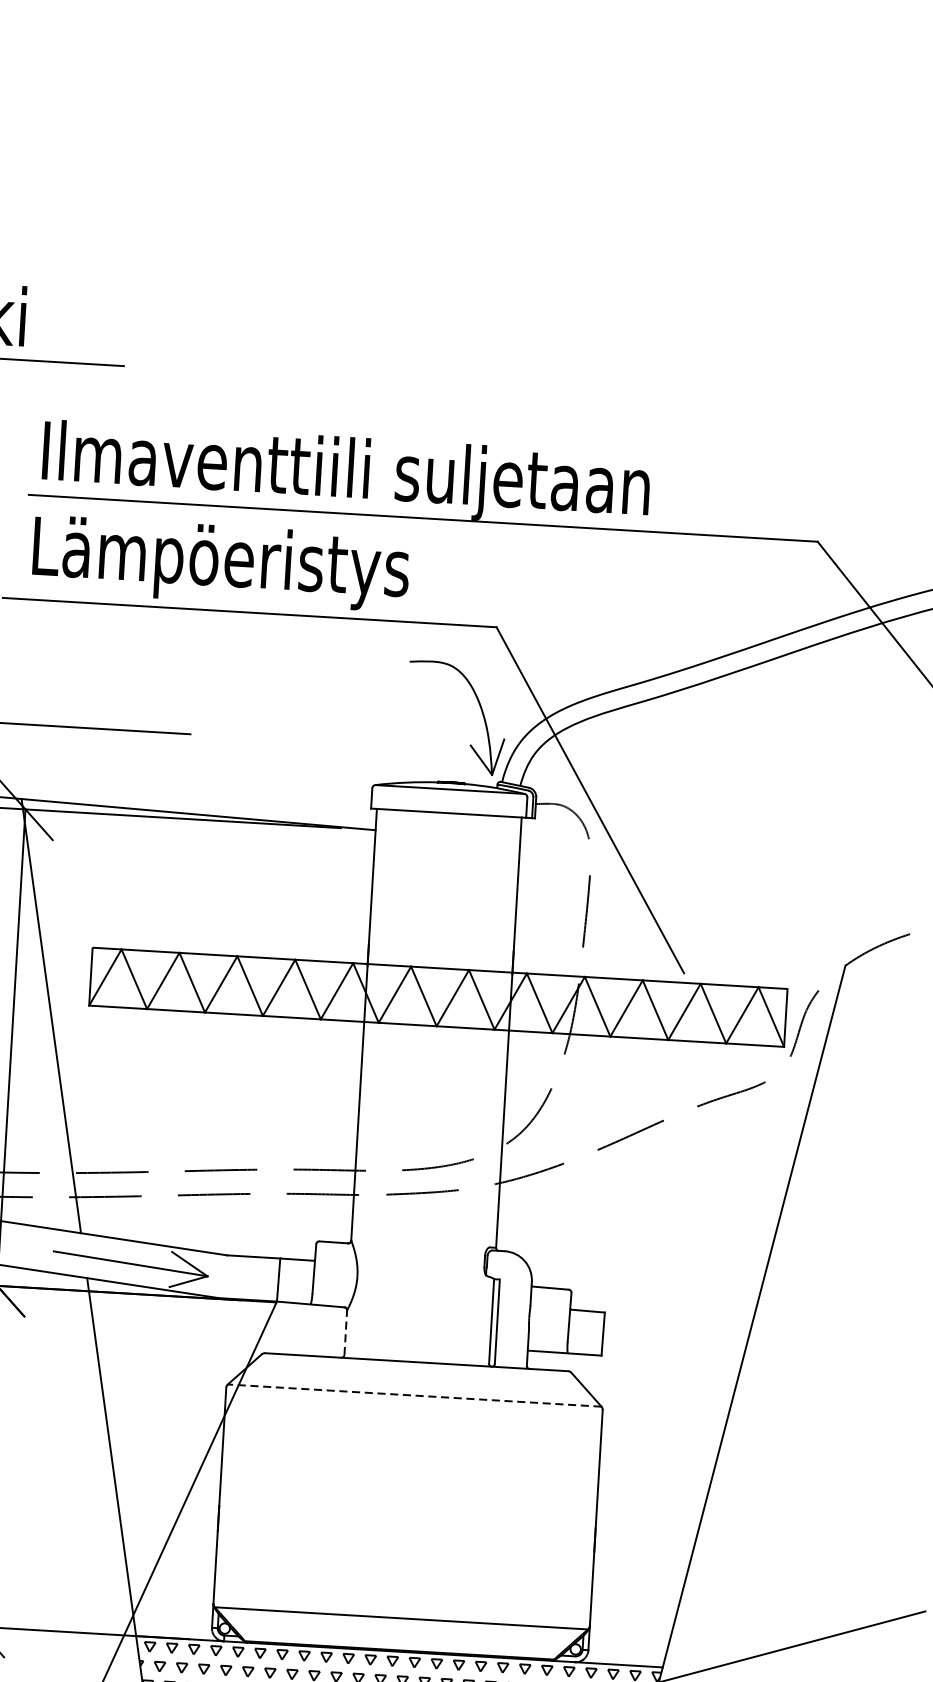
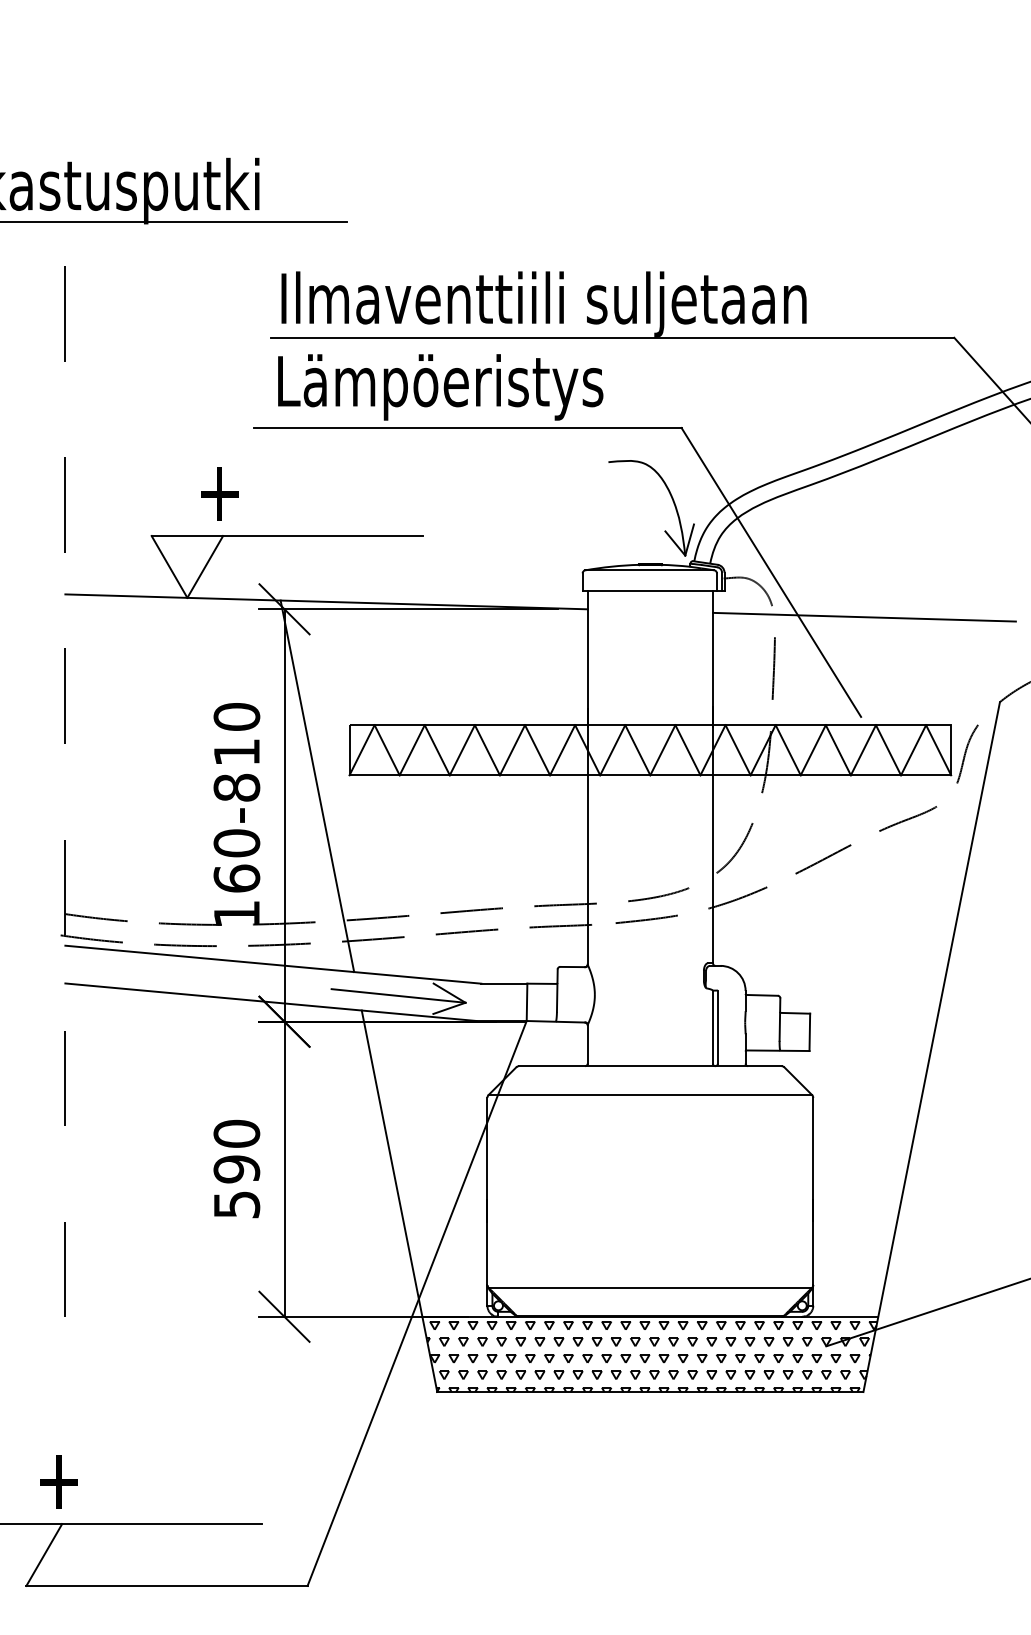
line: (694, 857) -> (864, 616), added
line: (345, 1331) -> (587, 1043), dashed -> solid
line: (414, 1396) -> (650, 1095), dashed -> solid

